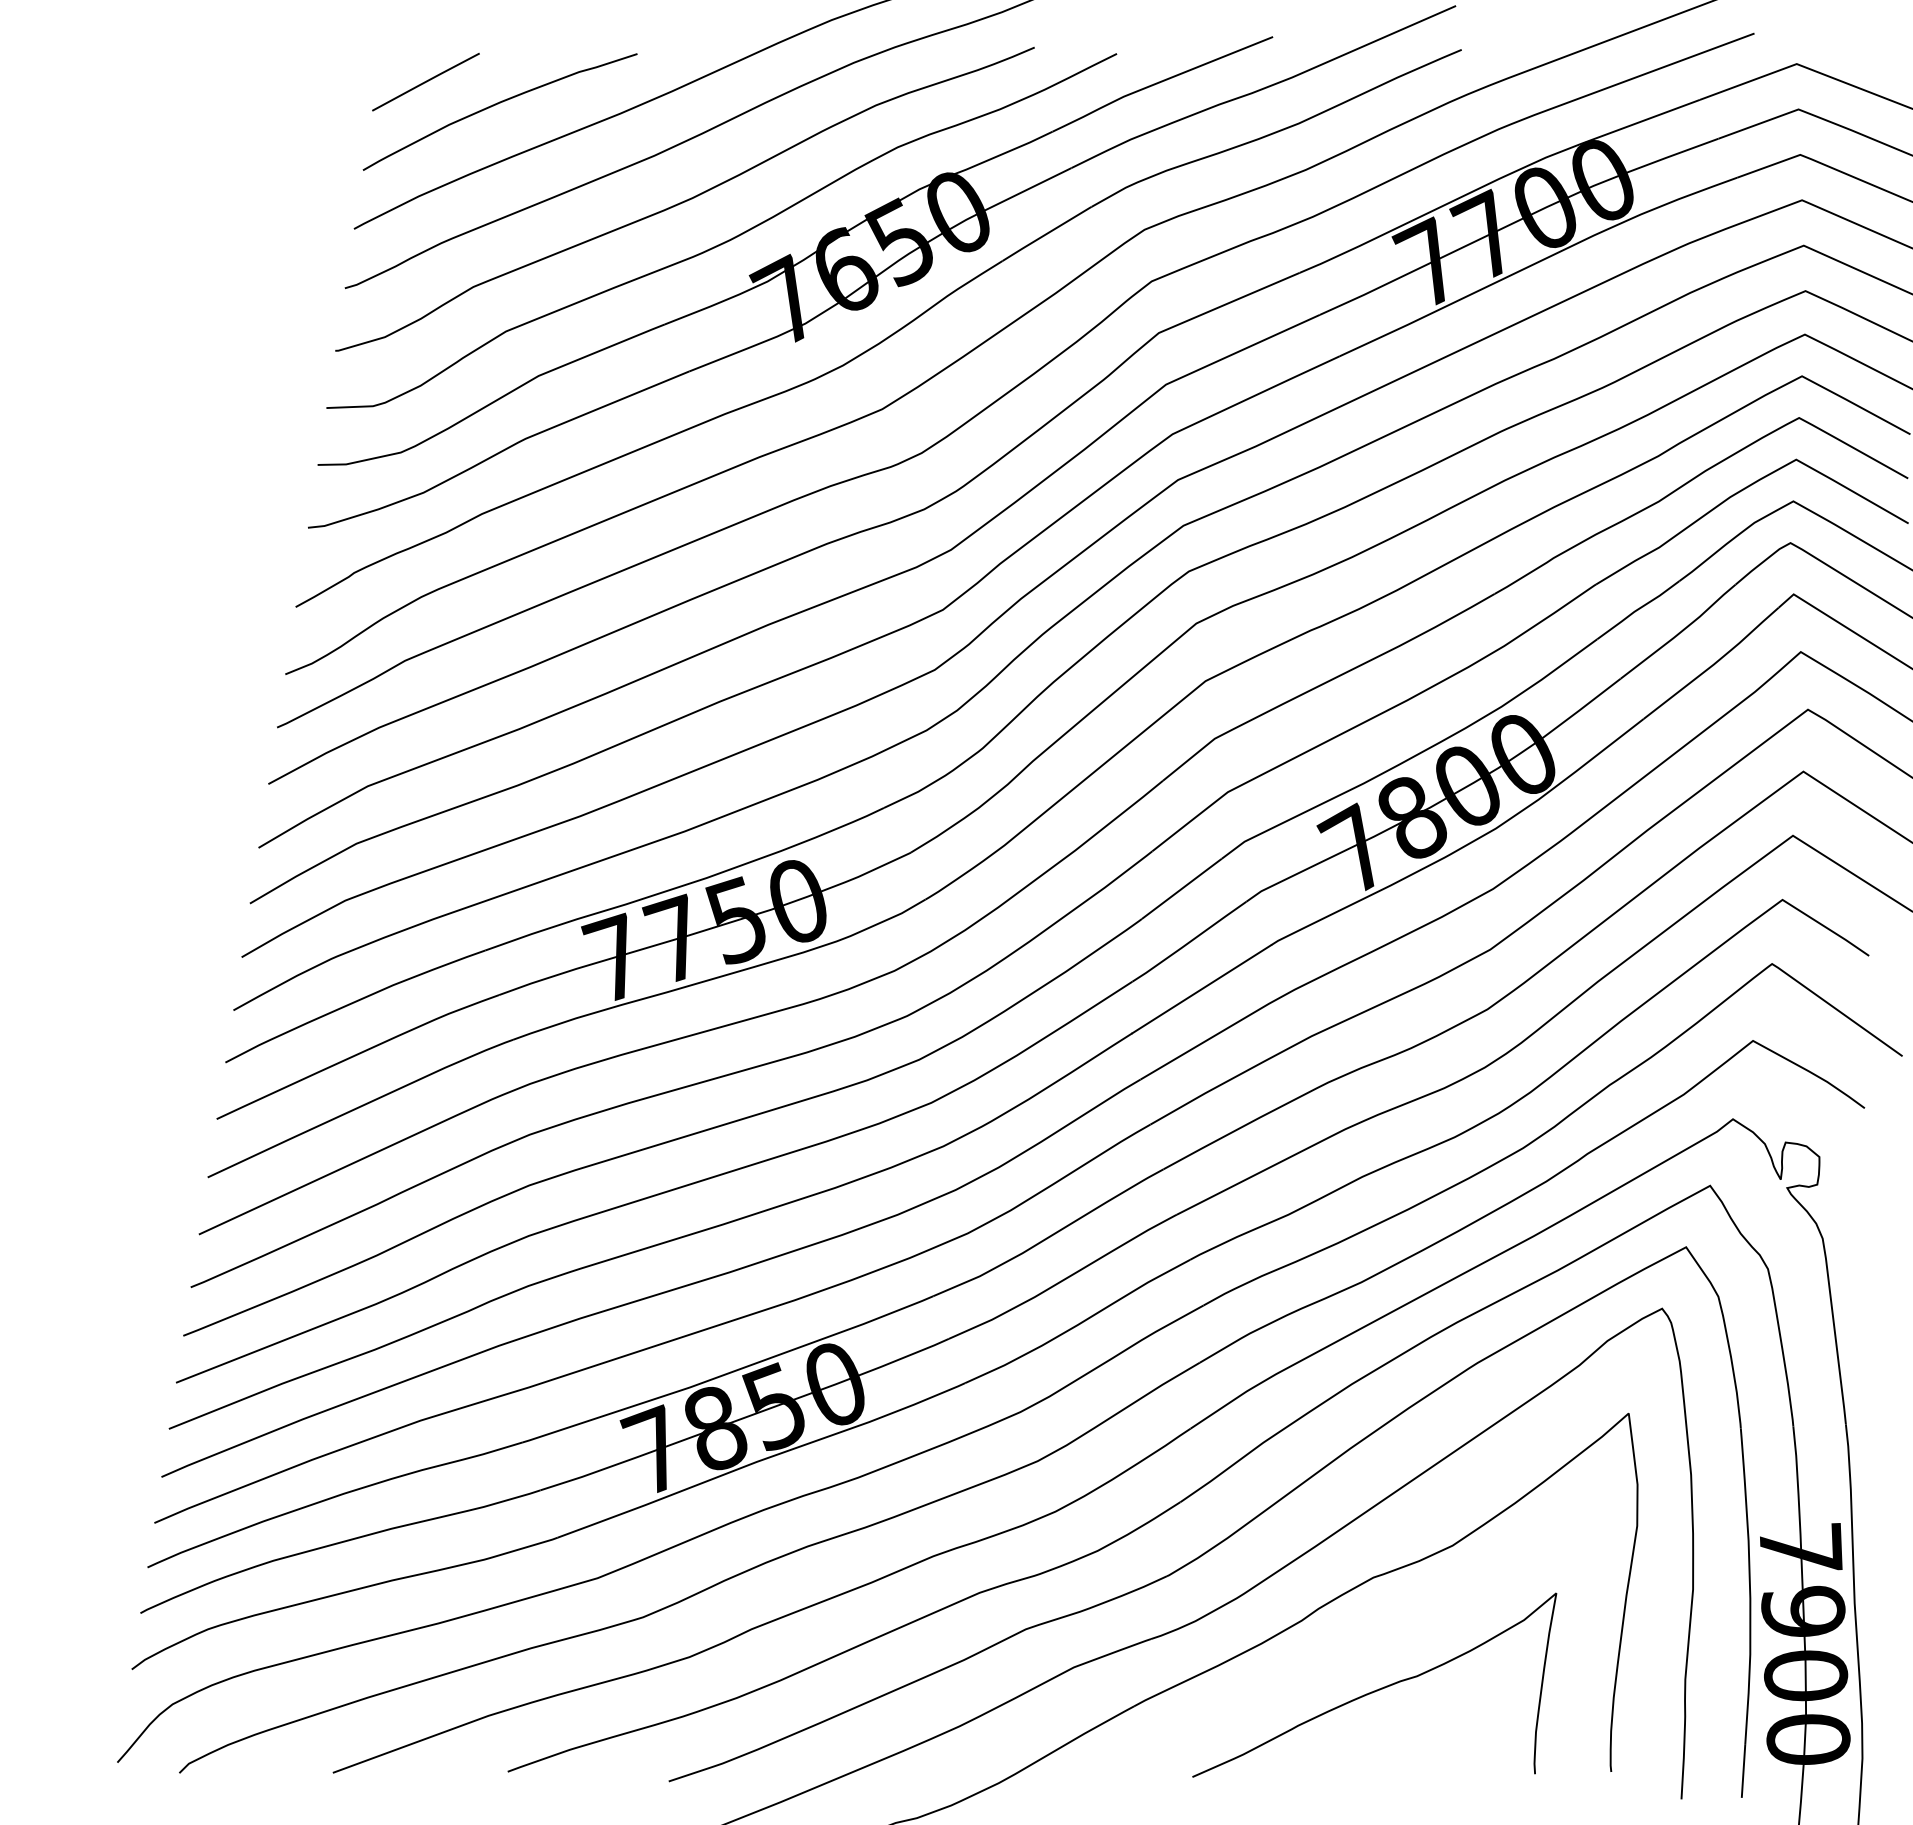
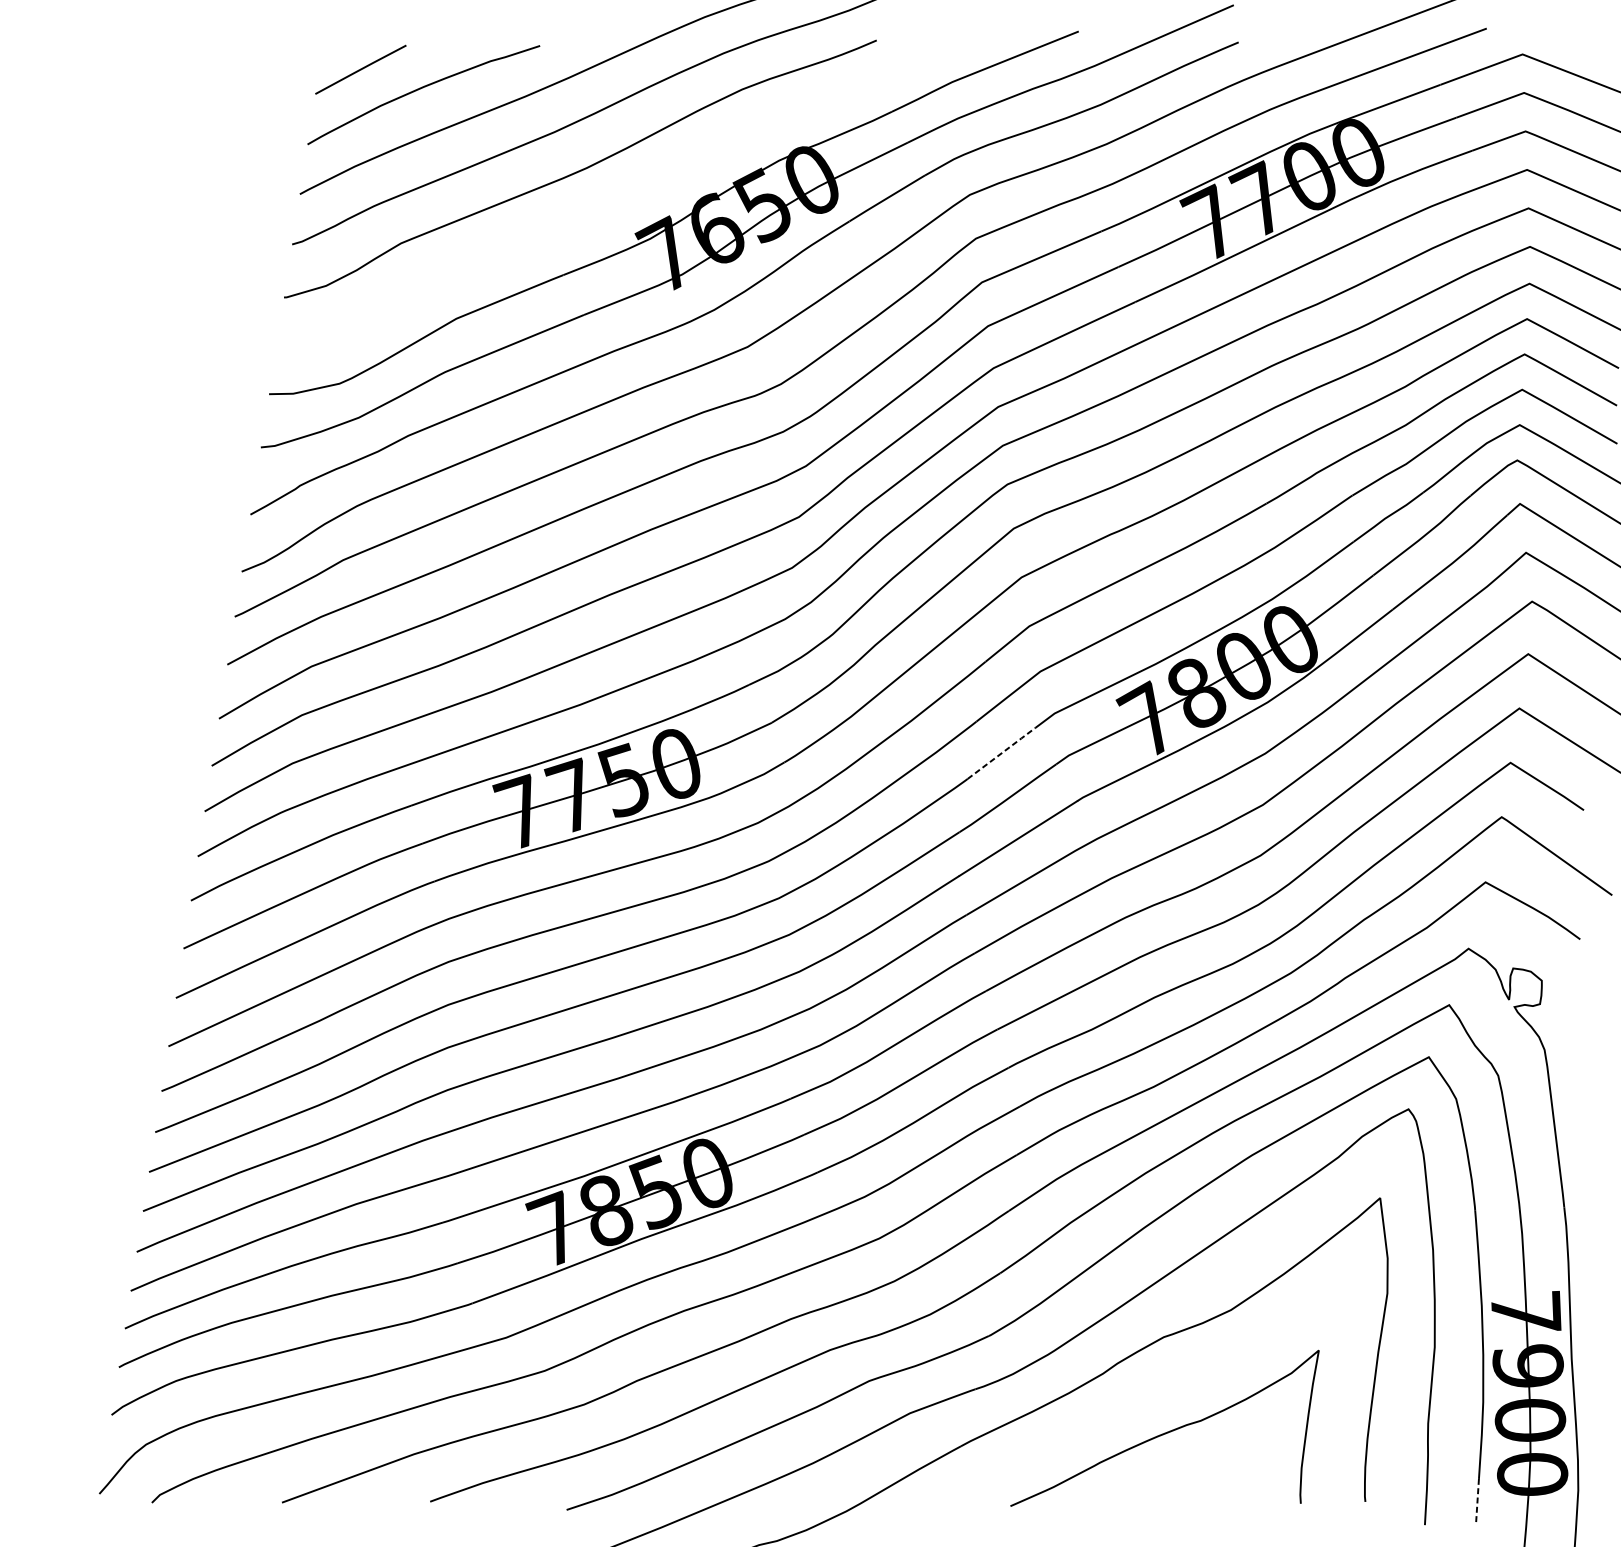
curve: (726, 240) -> (615, 203), removed
line: (1182, 888) -> (1002, 753), solid -> dashed
line: (1743, 1771) -> (1477, 1501), solid -> dashed

